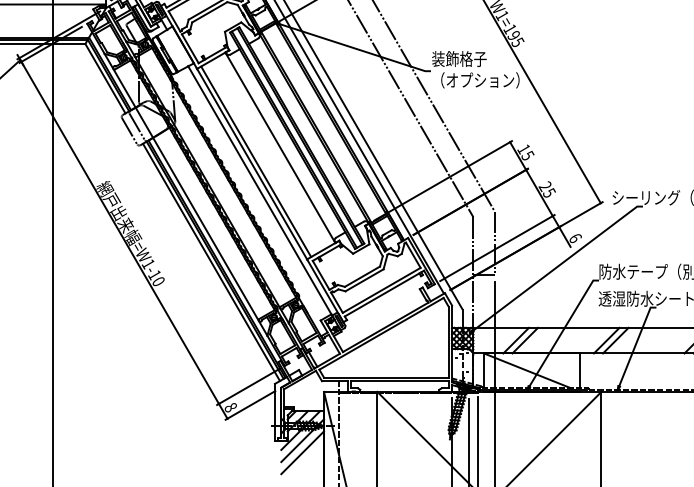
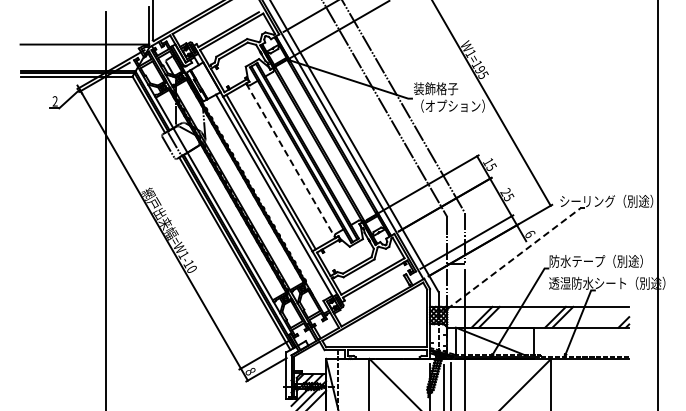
line: (281, 148) -> (291, 161), solid -> dashed
line: (557, 266) -> (515, 257), solid -> dashed

